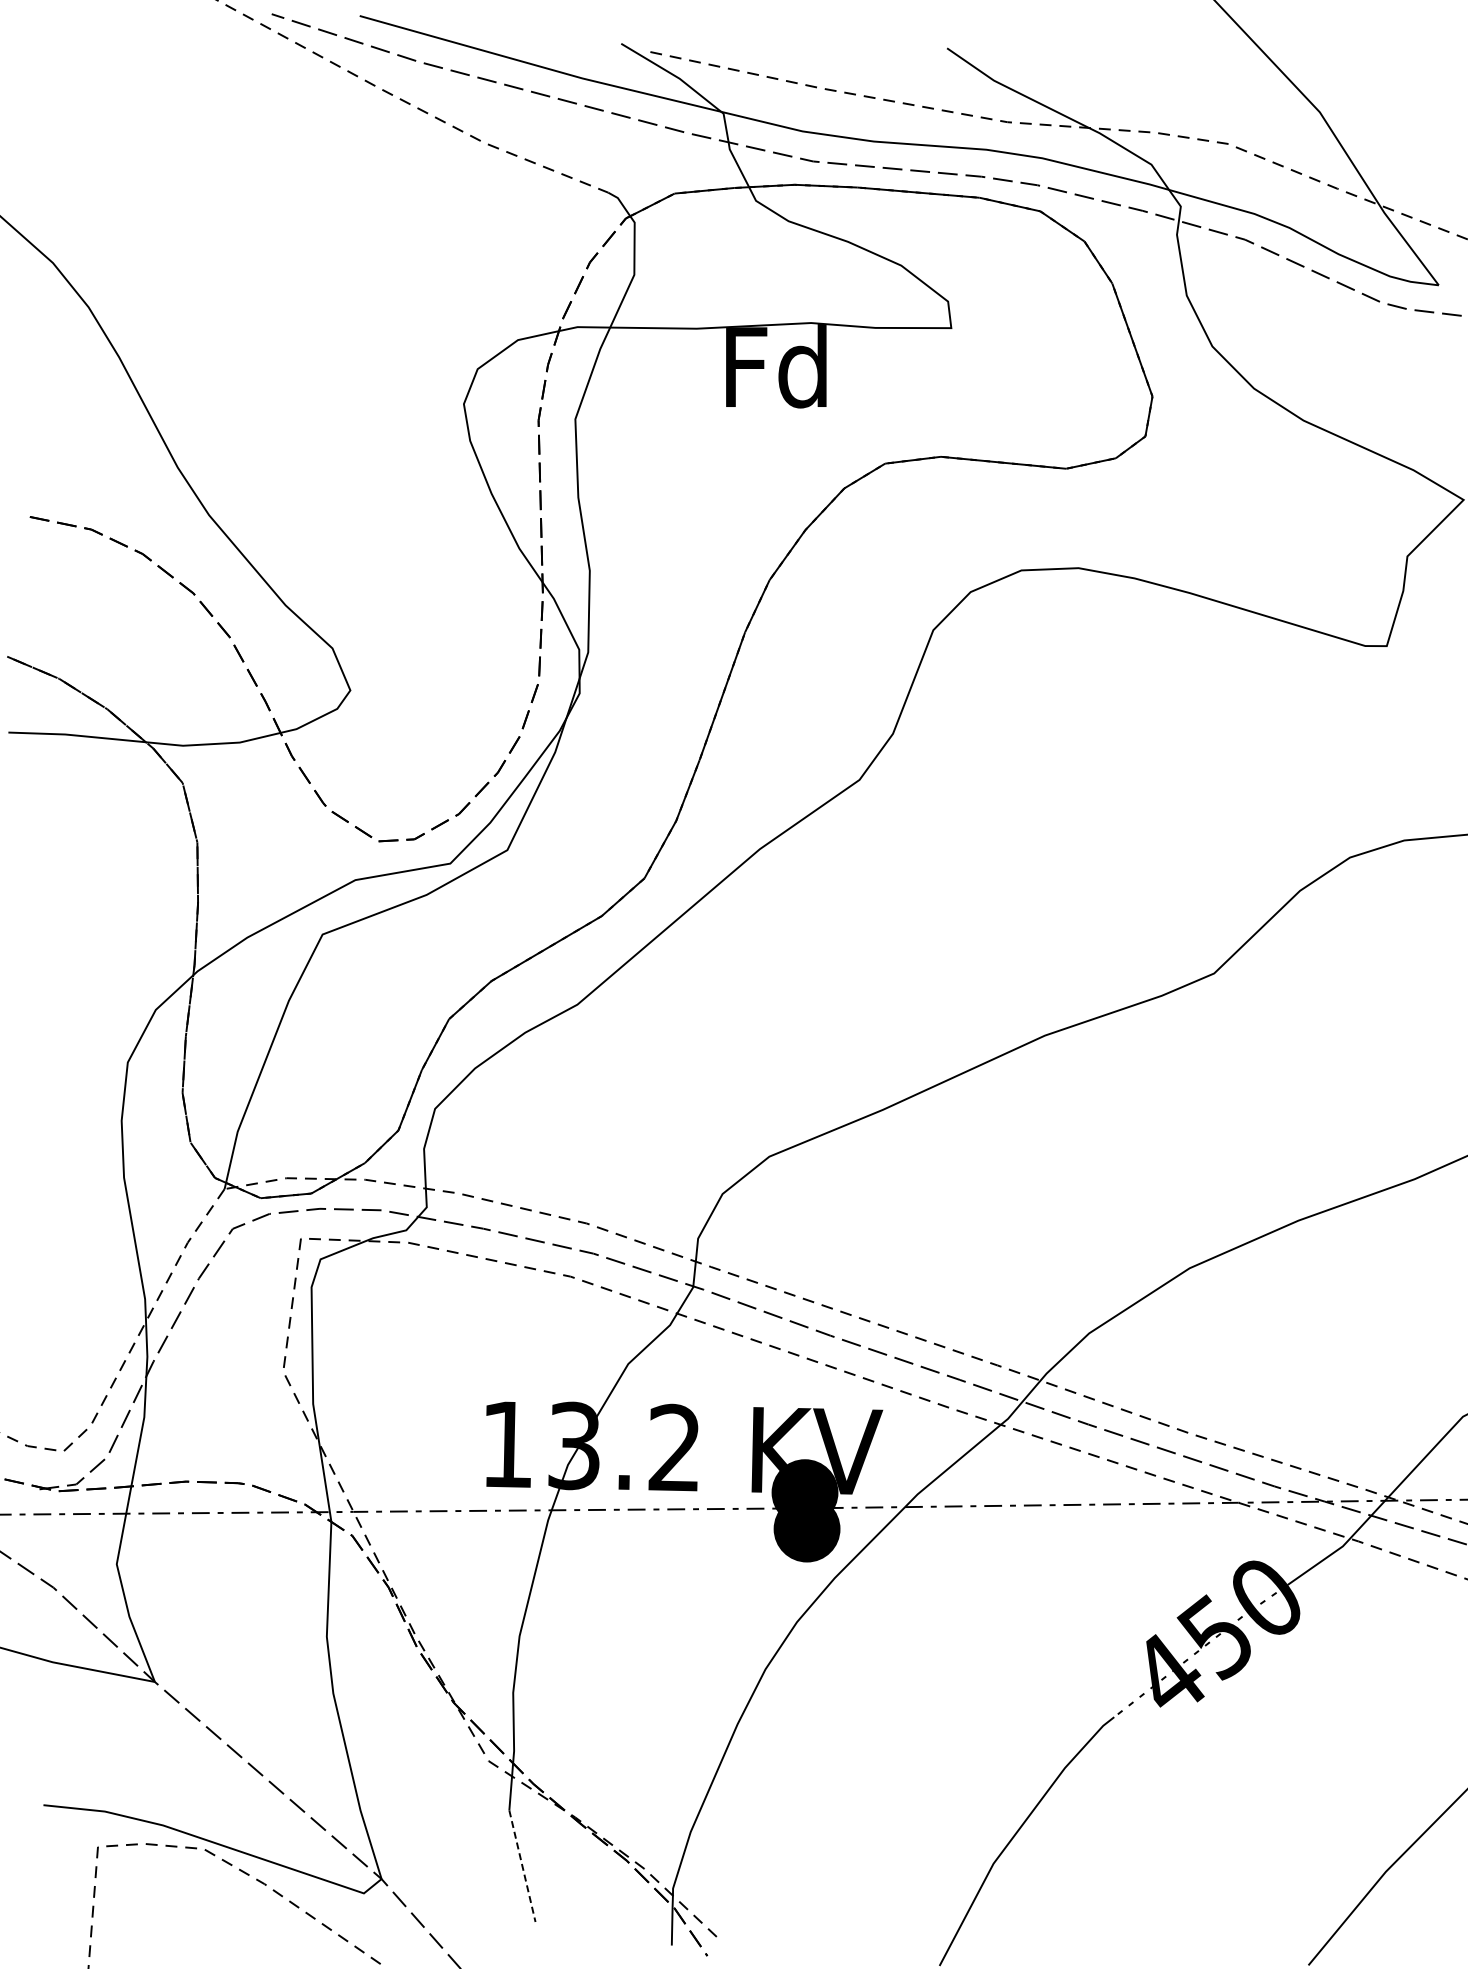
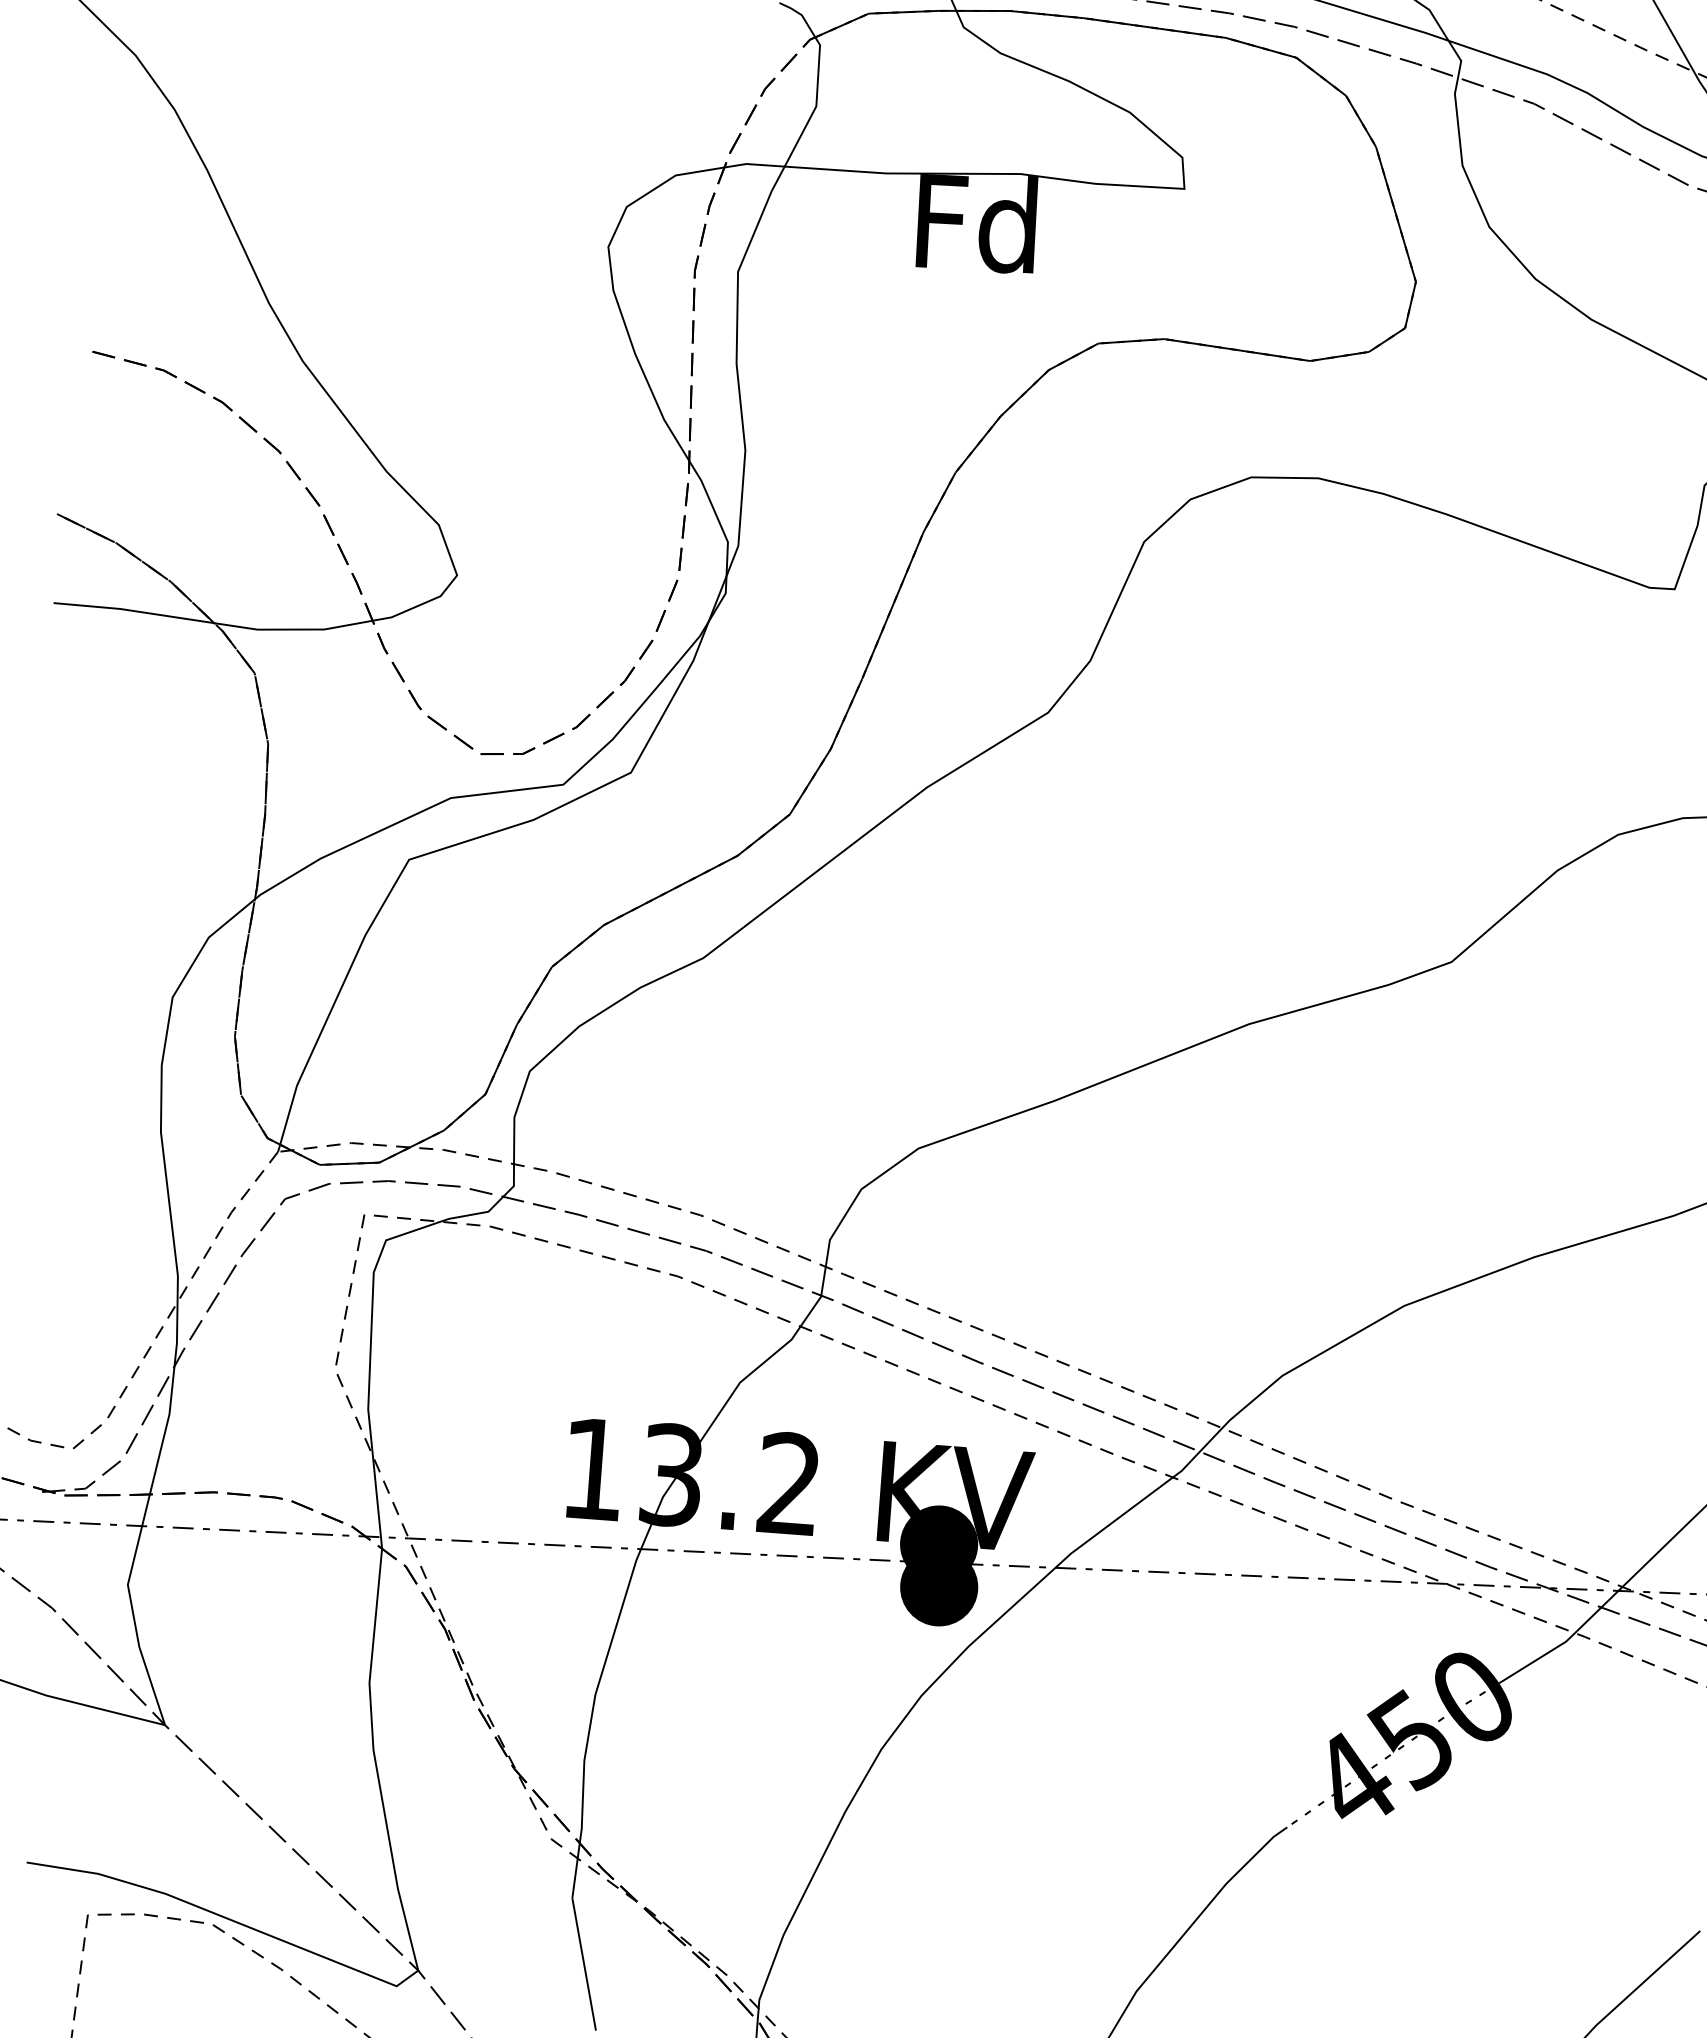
line: (522, 1866) -> (584, 1964), dashed -> solid

